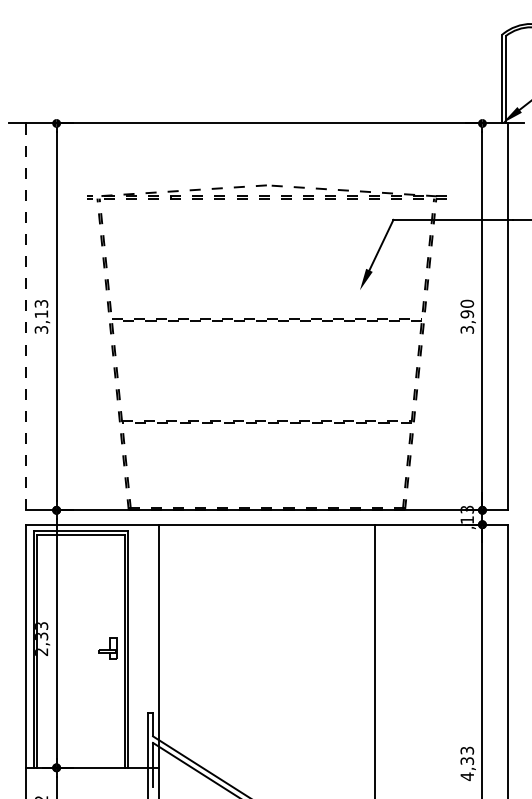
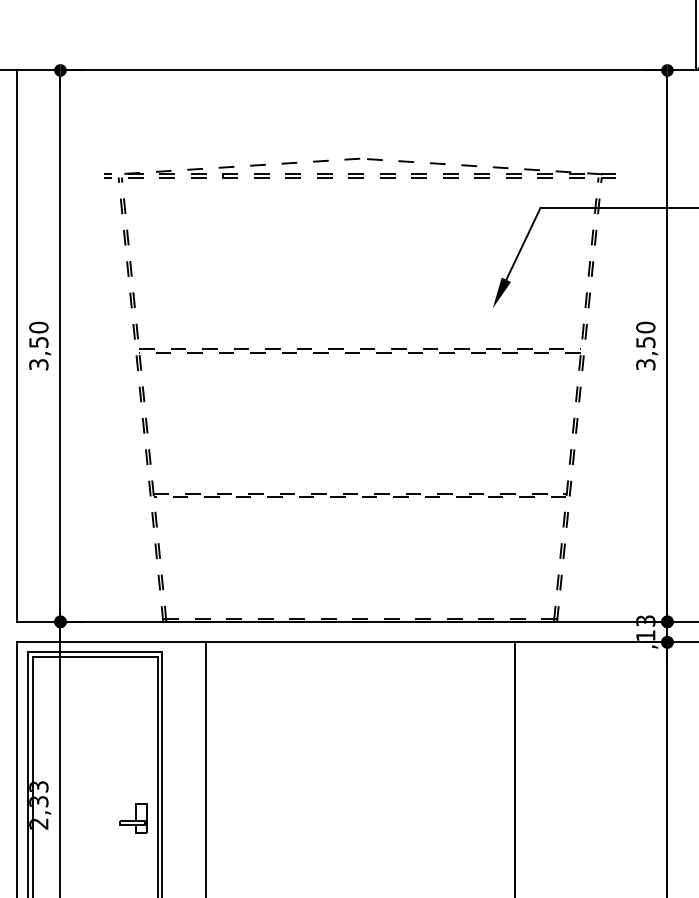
text: (41, 308) -> (38, 334), 3,13 -> 3,50
text: (466, 314) -> (644, 342), 3,90 -> 3,50
line: (25, 316) -> (16, 345), dashed -> solid

